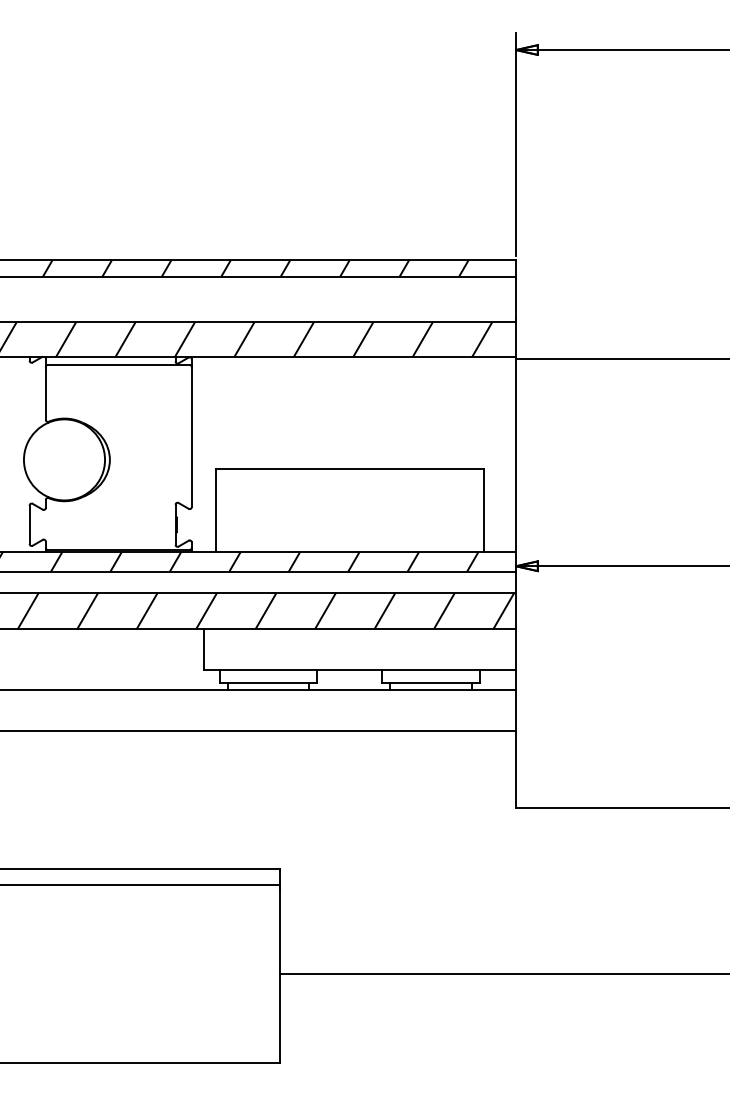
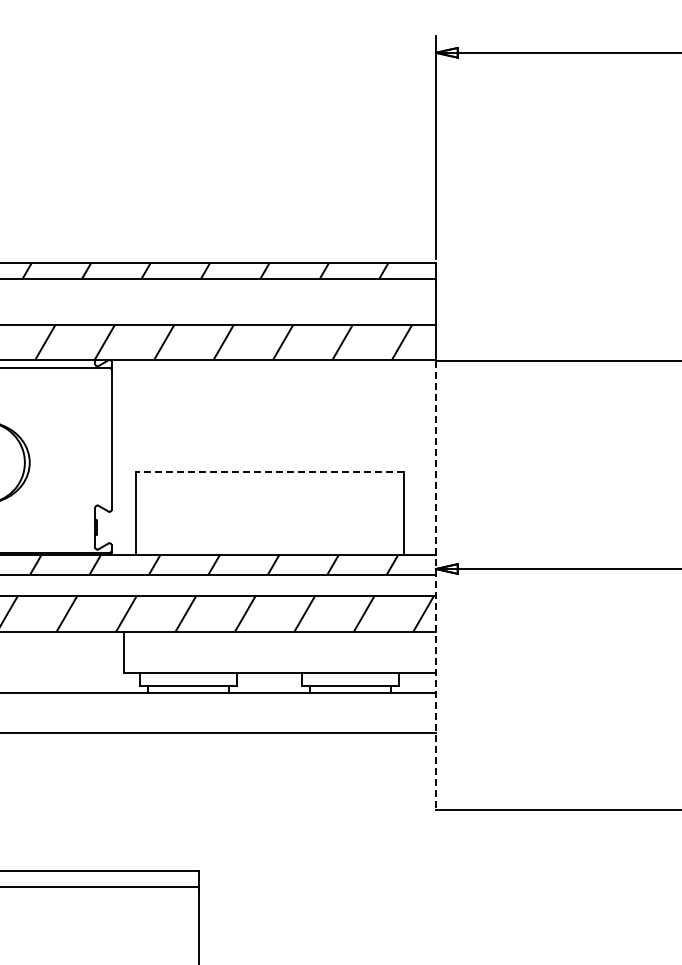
line: (349, 469) -> (269, 472), solid -> dashed
line: (516, 583) -> (436, 586), solid -> dashed

